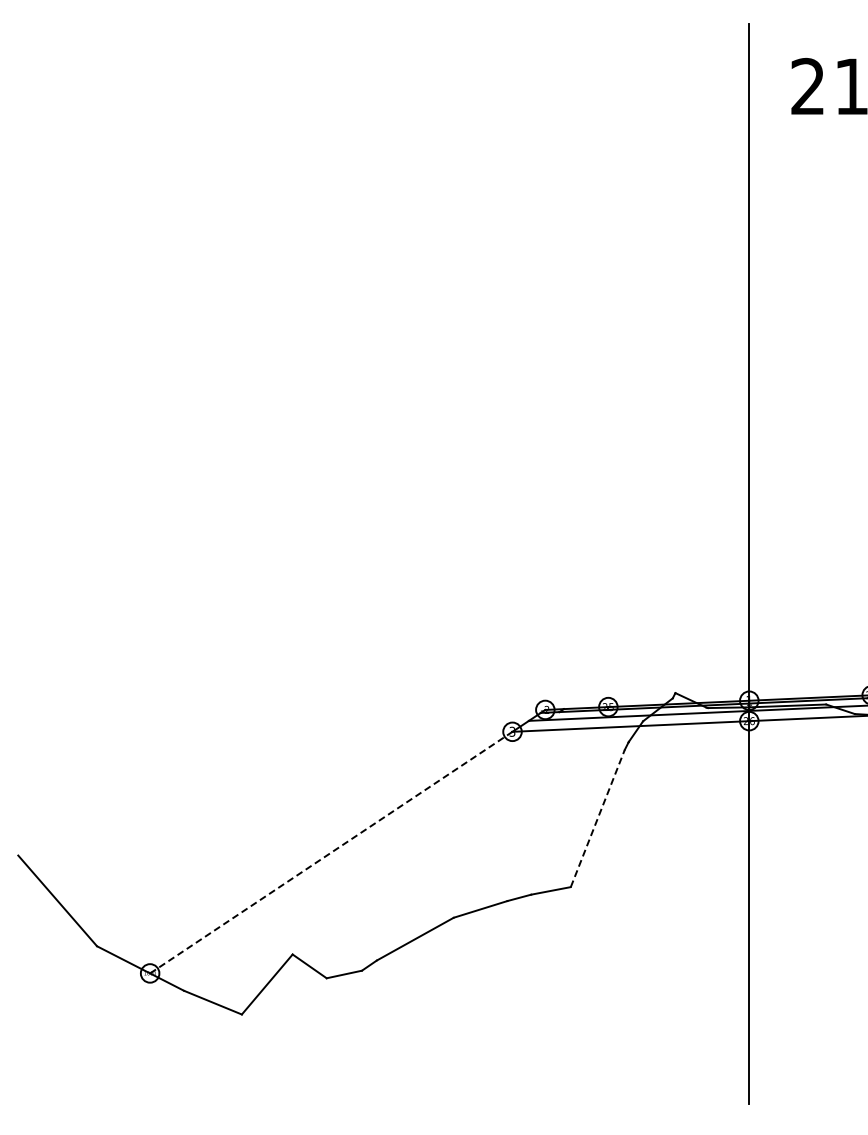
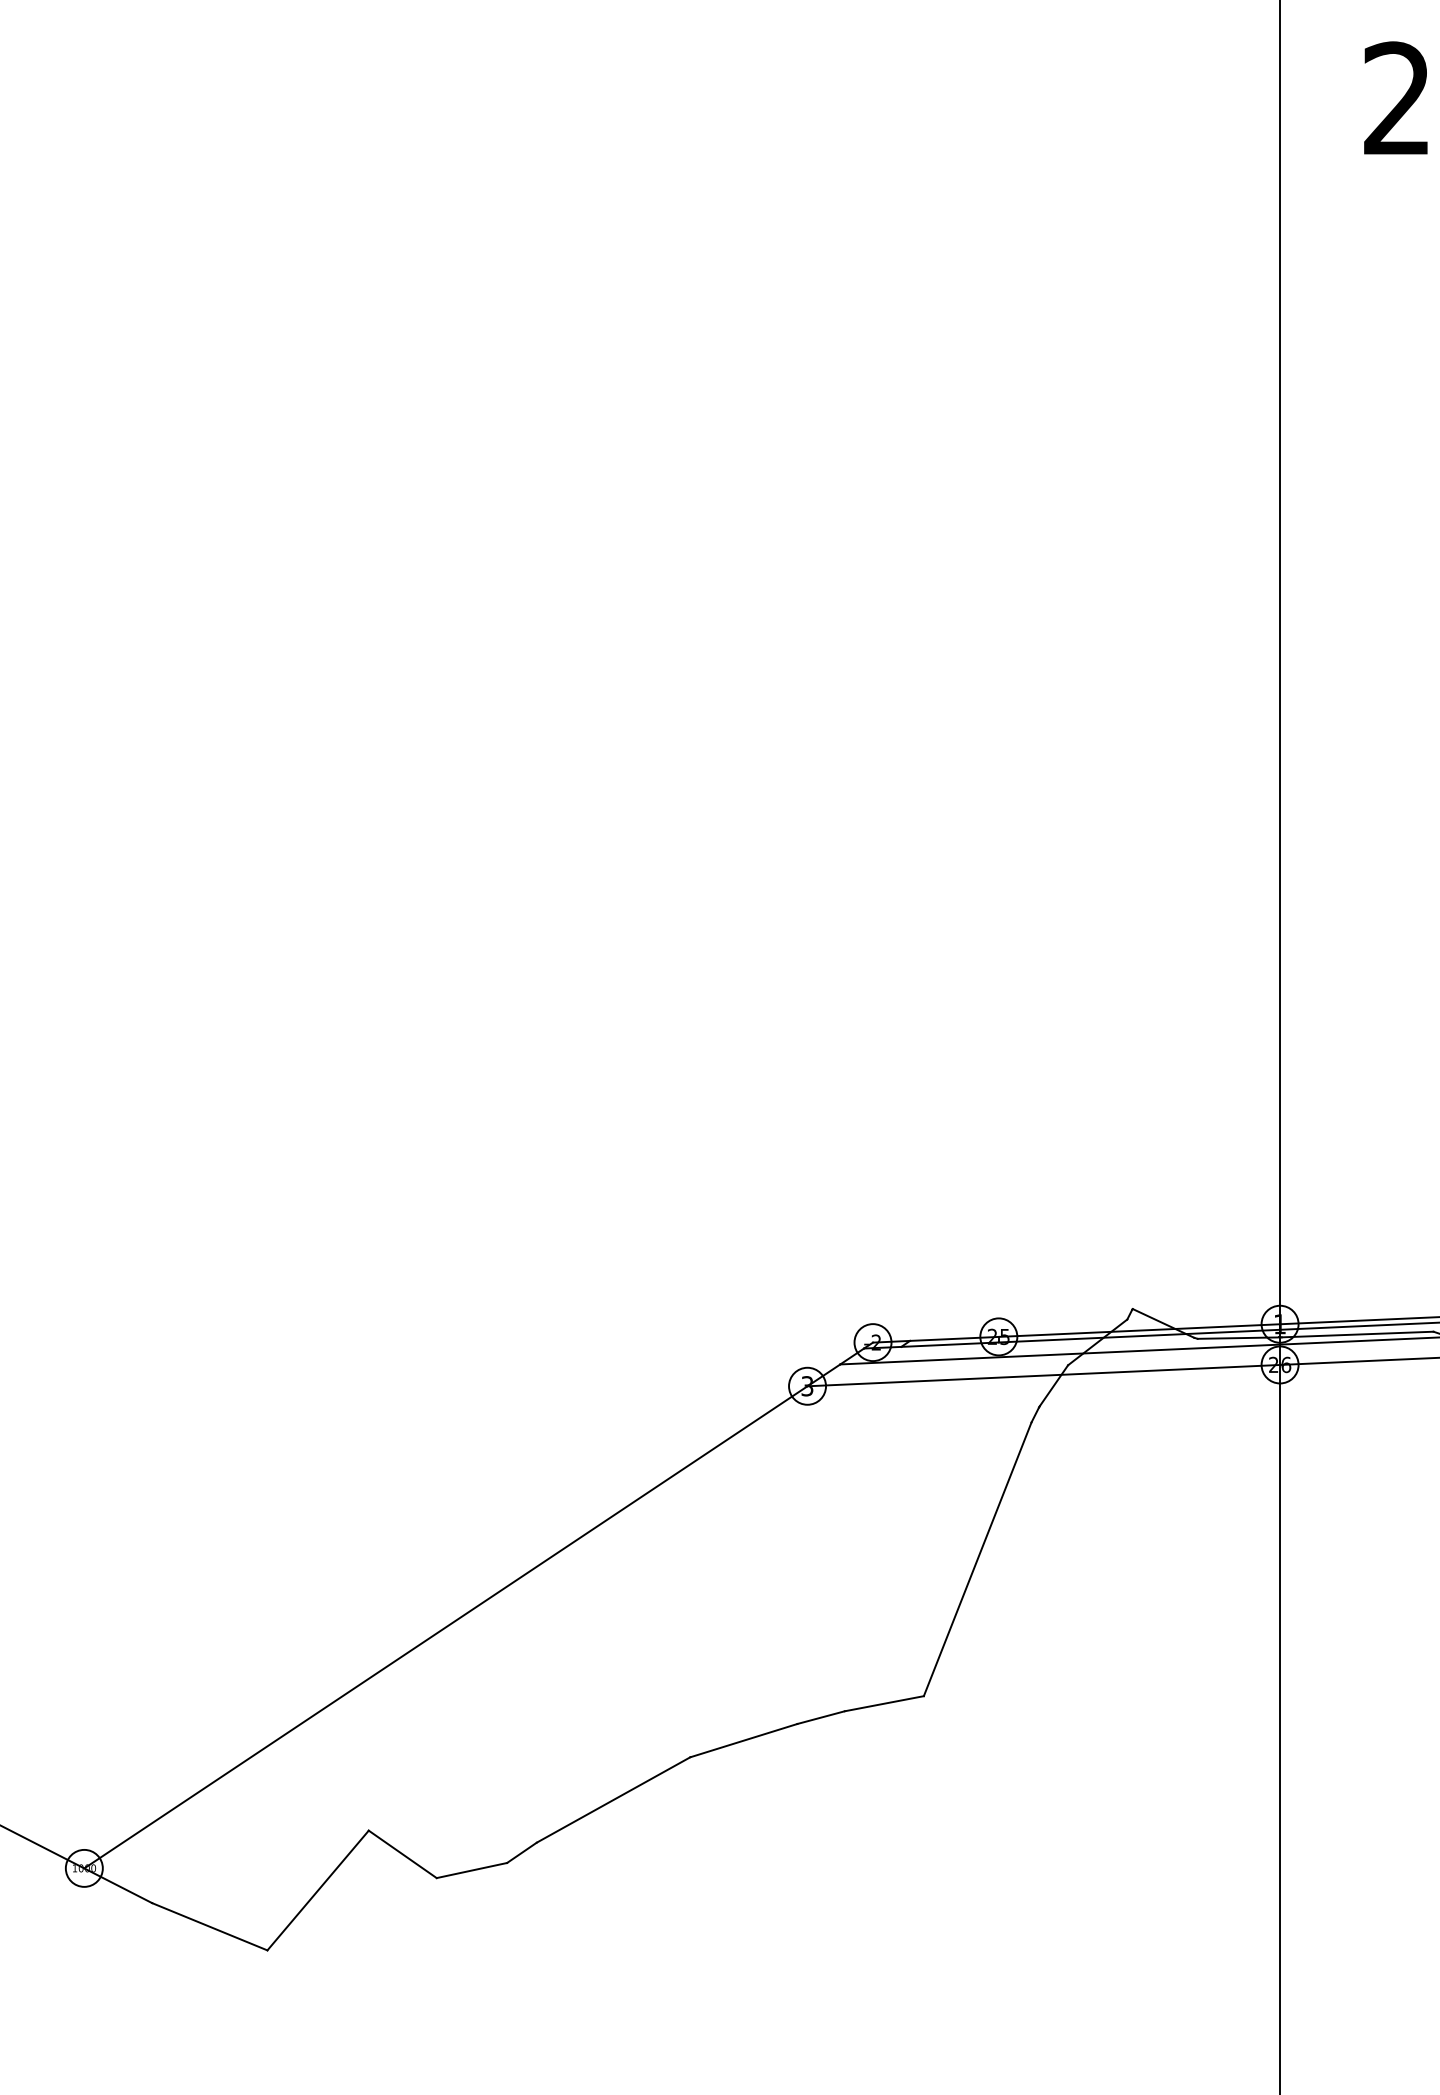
line: (597, 818) -> (977, 1559), dashed -> solid
line: (331, 852) -> (446, 1627), dashed -> solid

